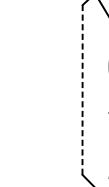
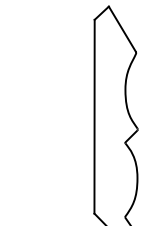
line: (82, 89) -> (94, 116), dashed -> solid

